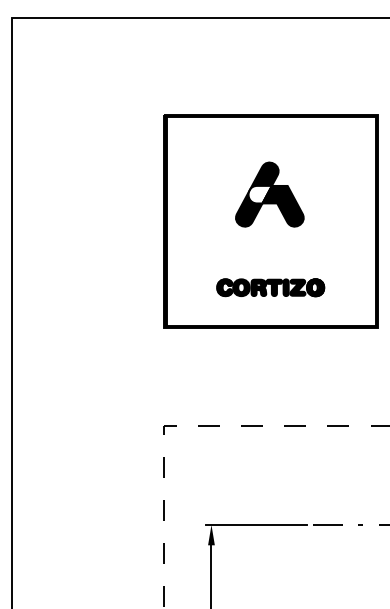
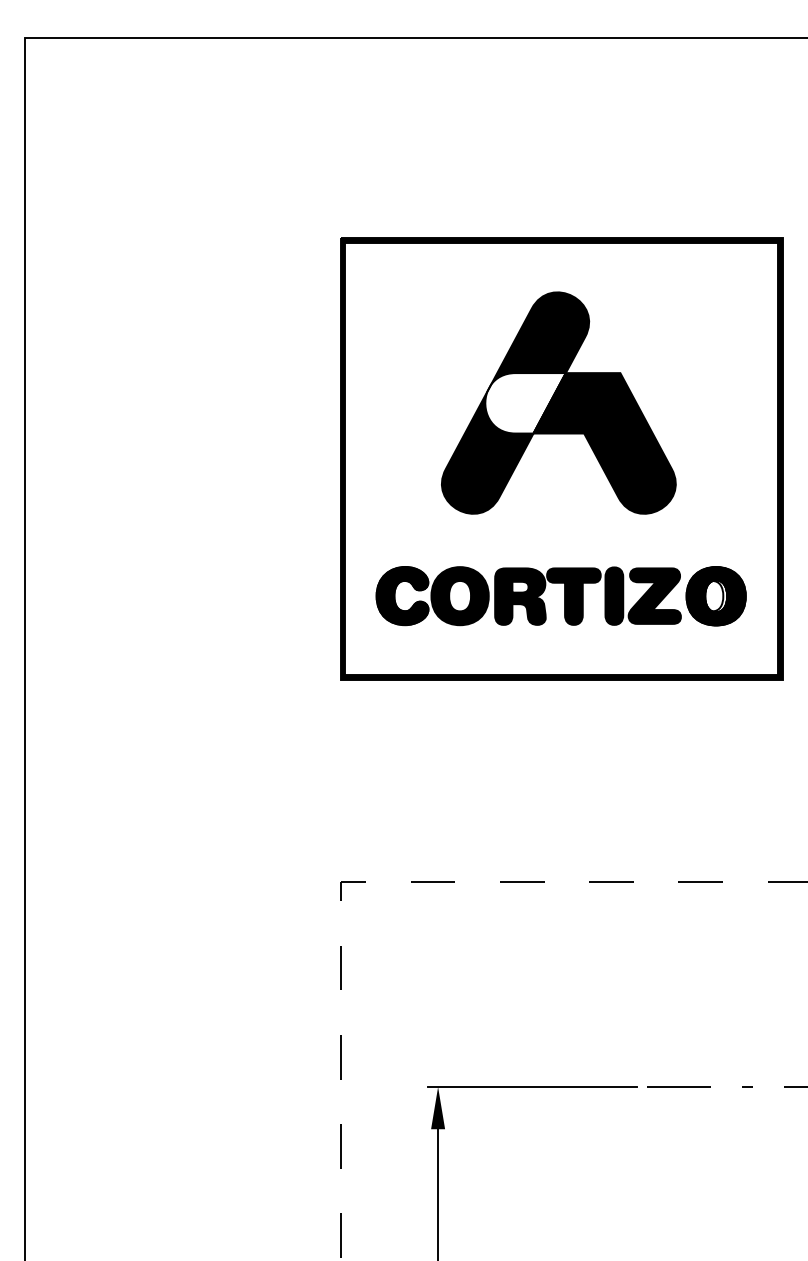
part: (269, 194) -> (558, 402), size x1.67
part: (270, 287) -> (560, 595), size x1.67

